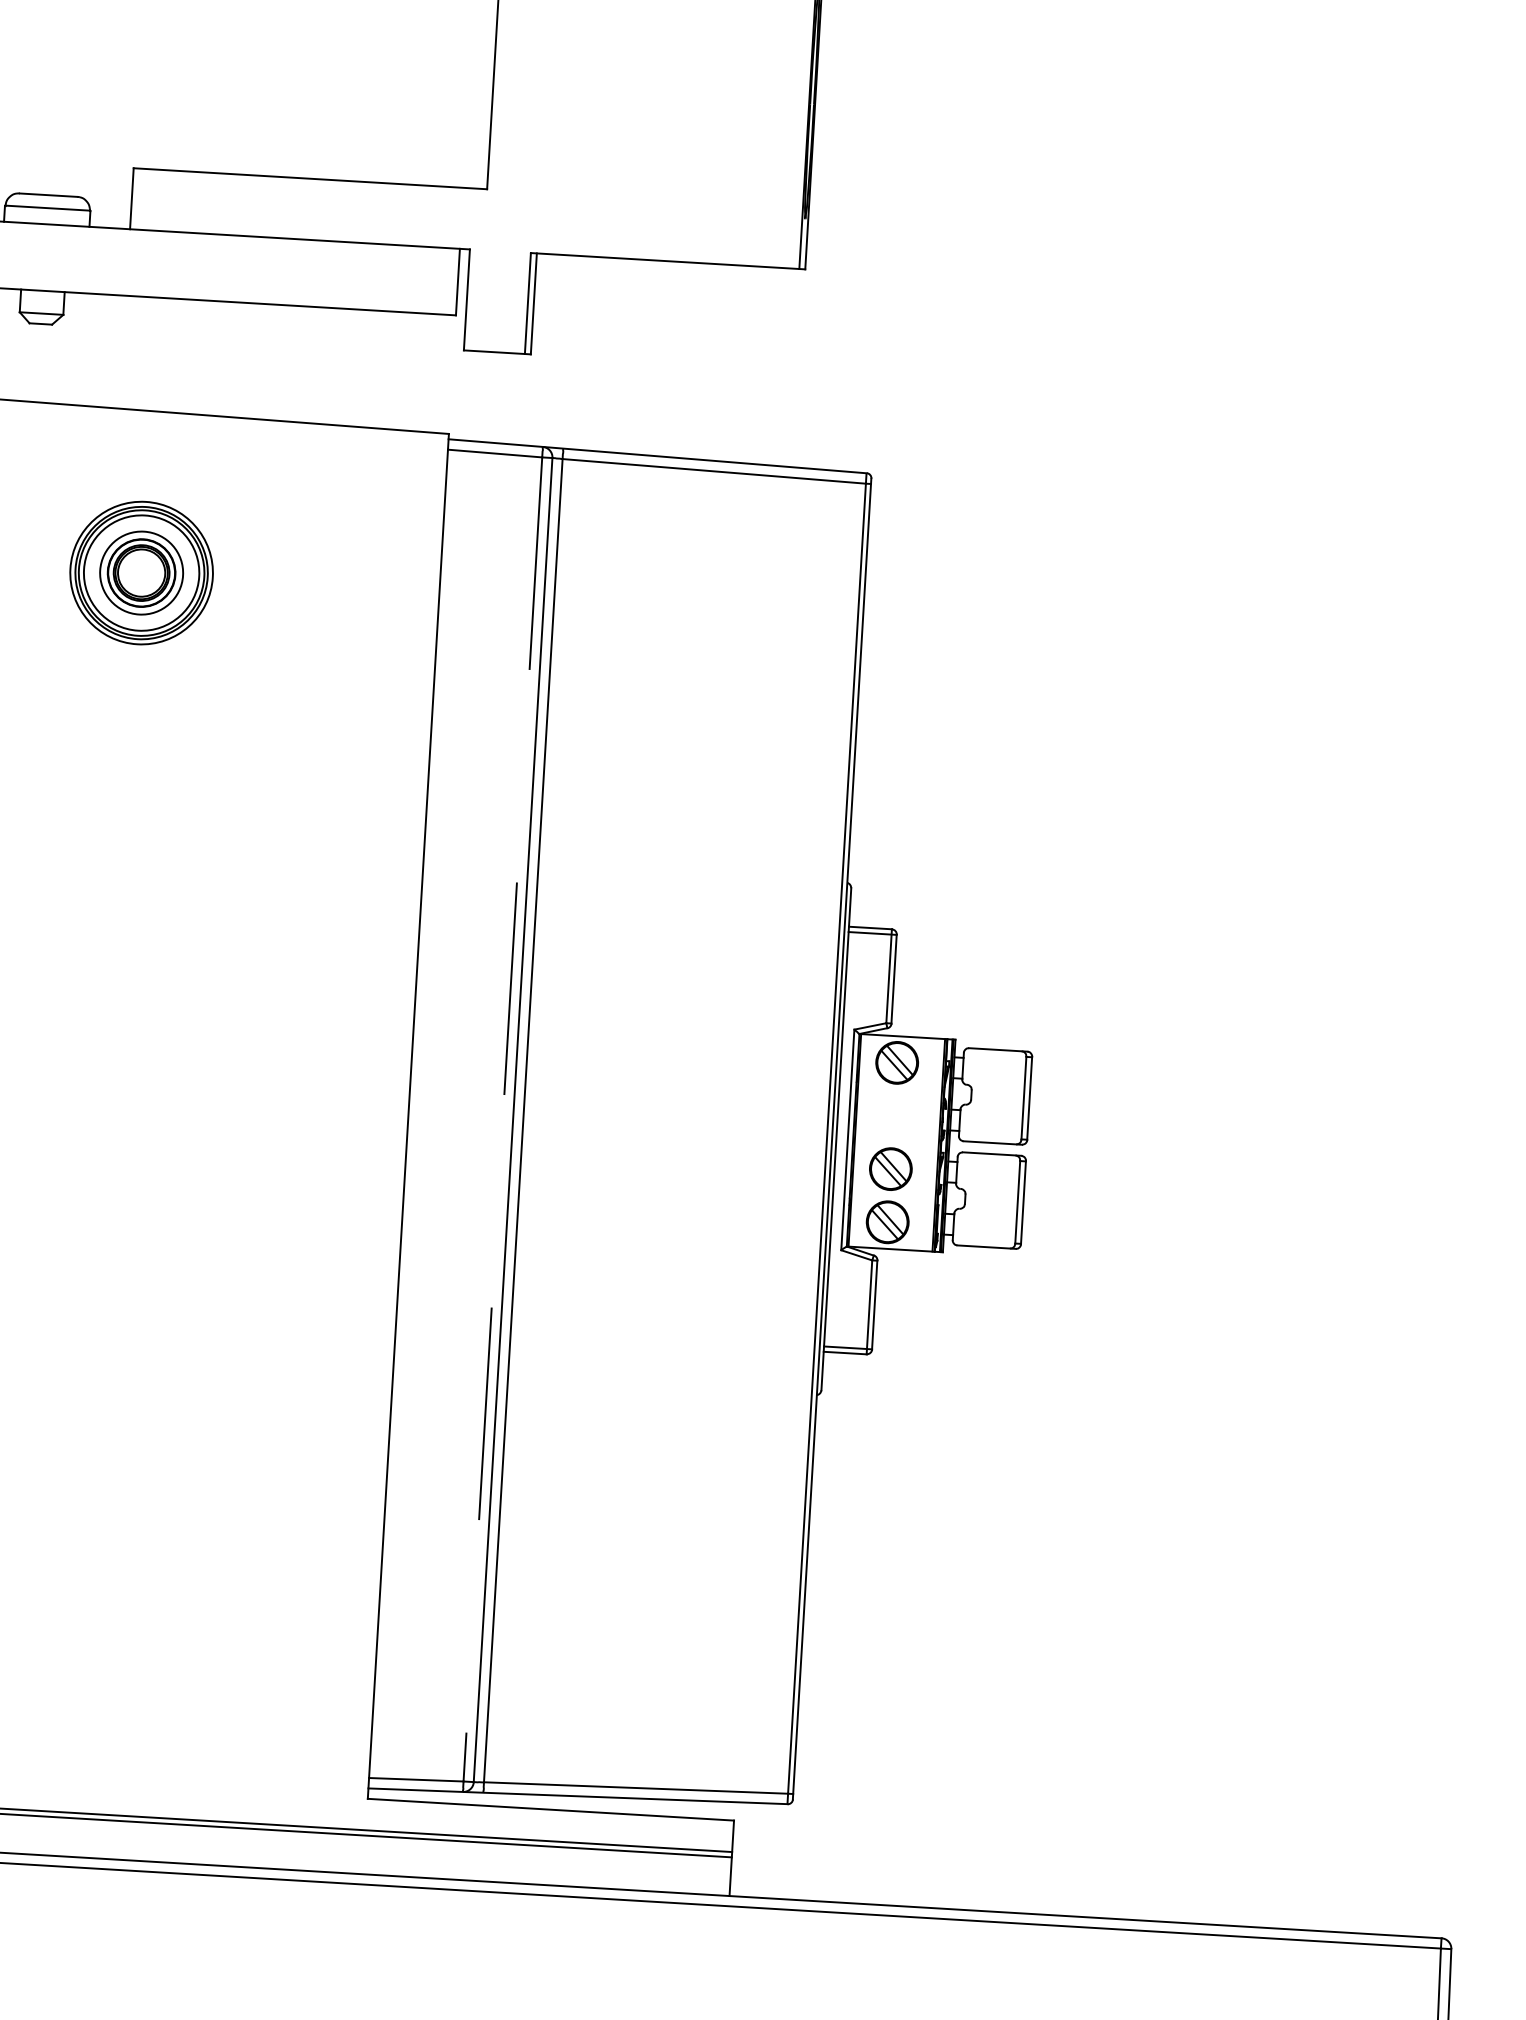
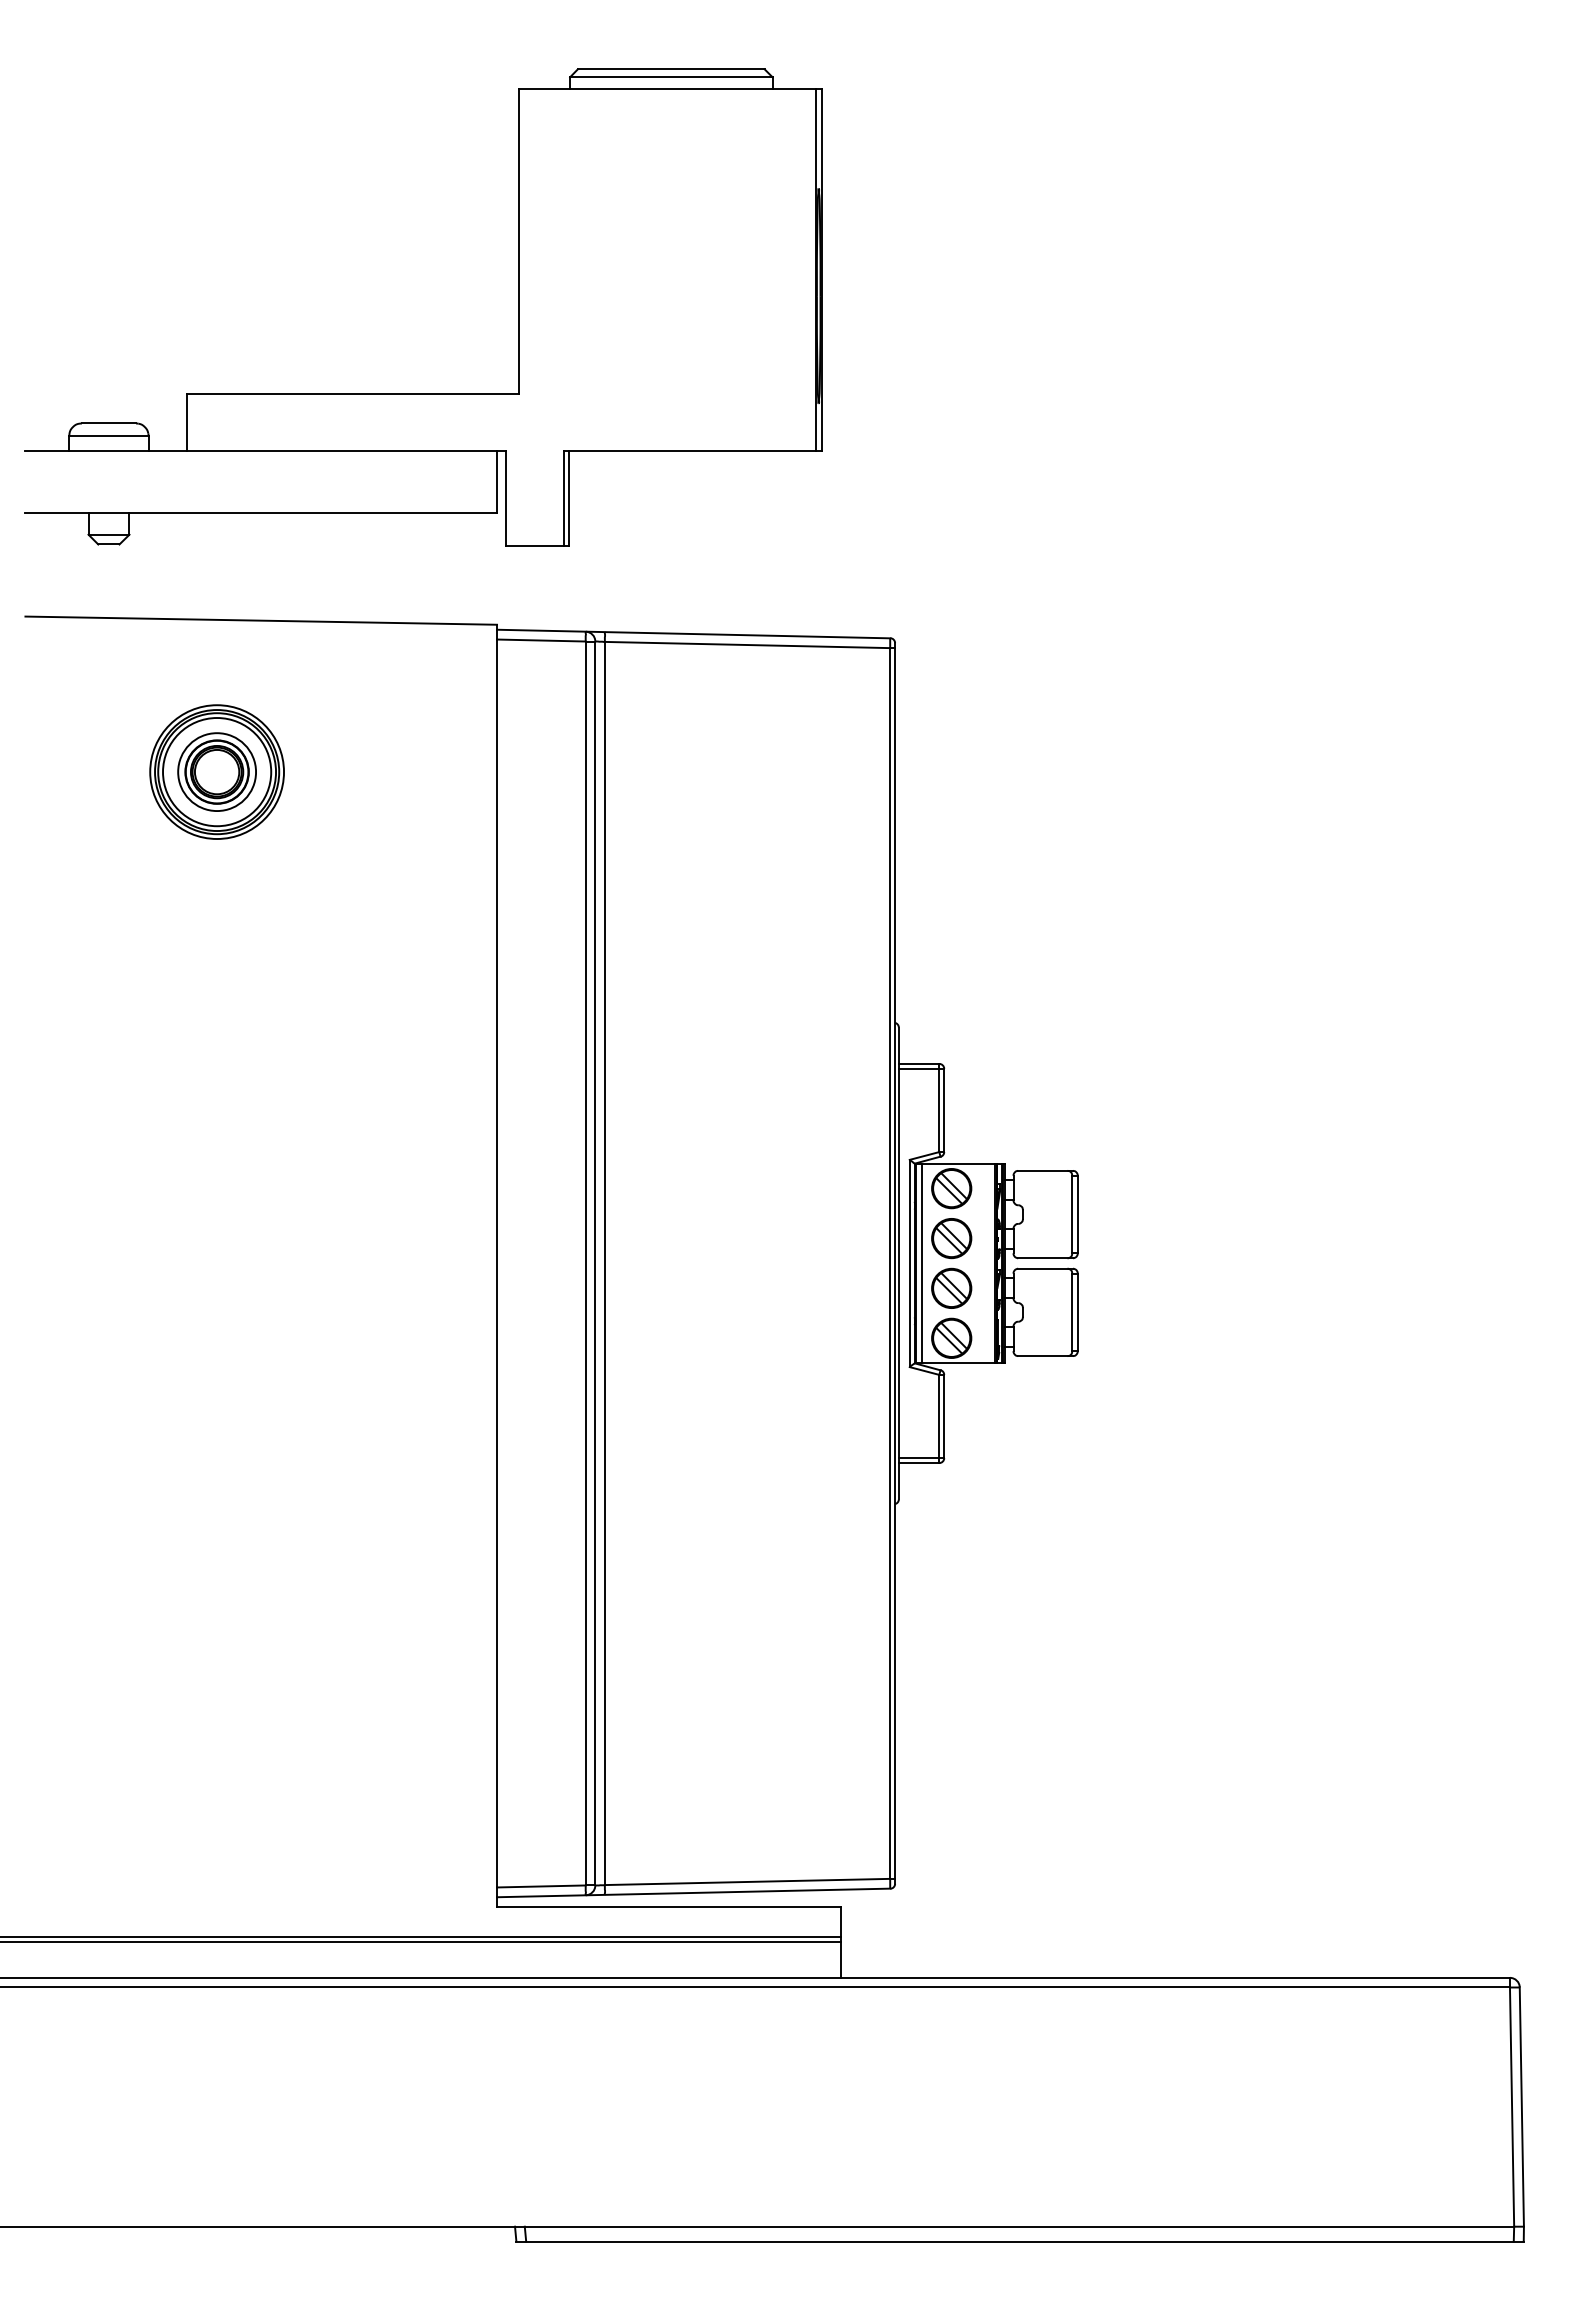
part: (893, 1115) -> (951, 1238), added
line: (502, 1119) -> (585, 1263), dashed -> solid
line: (861, 1140) -> (922, 1263), added

